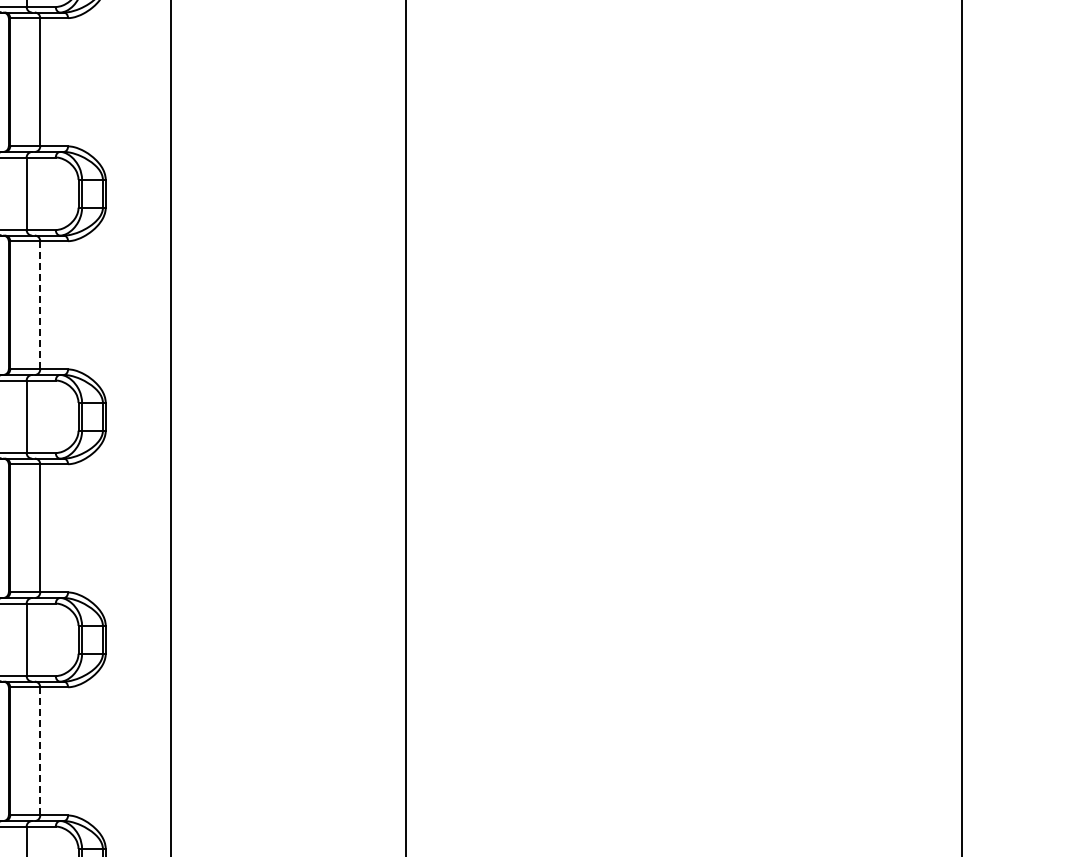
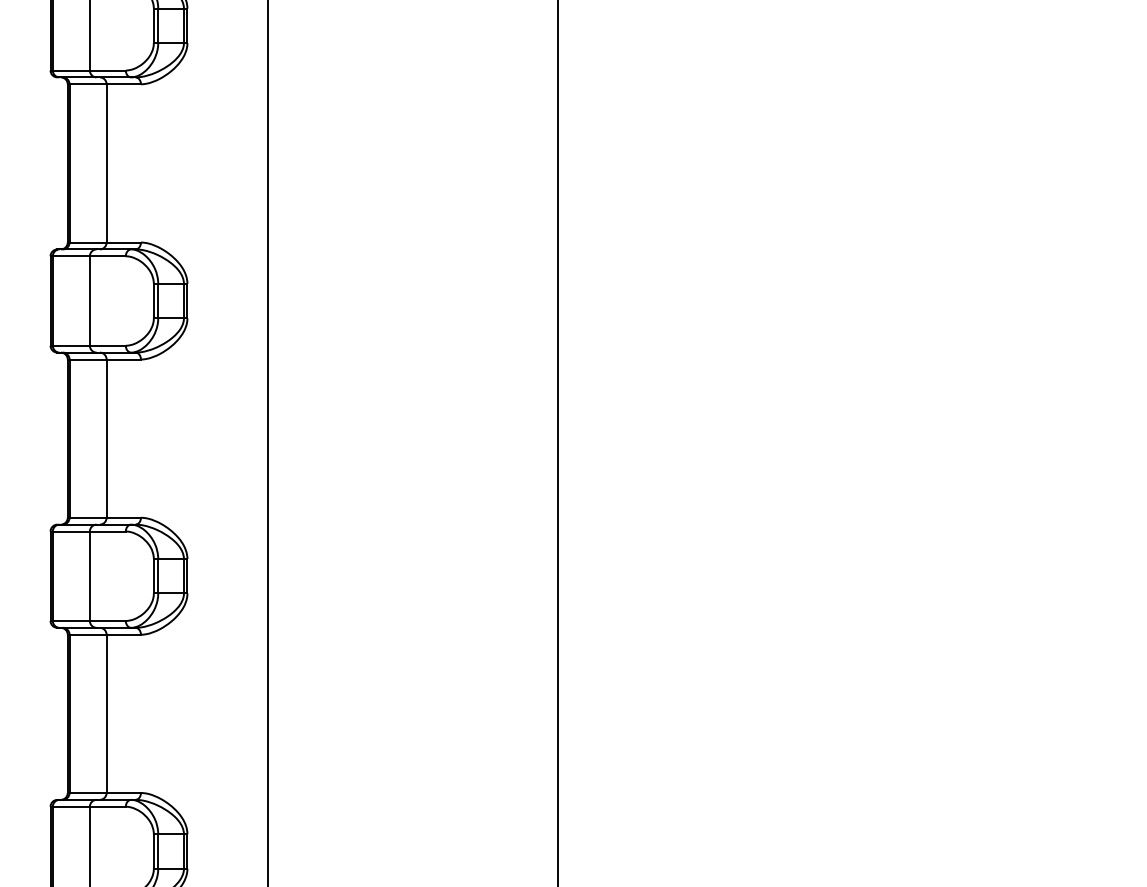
line: (40, 305) -> (106, 163), dashed -> solid
line: (40, 751) -> (106, 714), dashed -> solid

